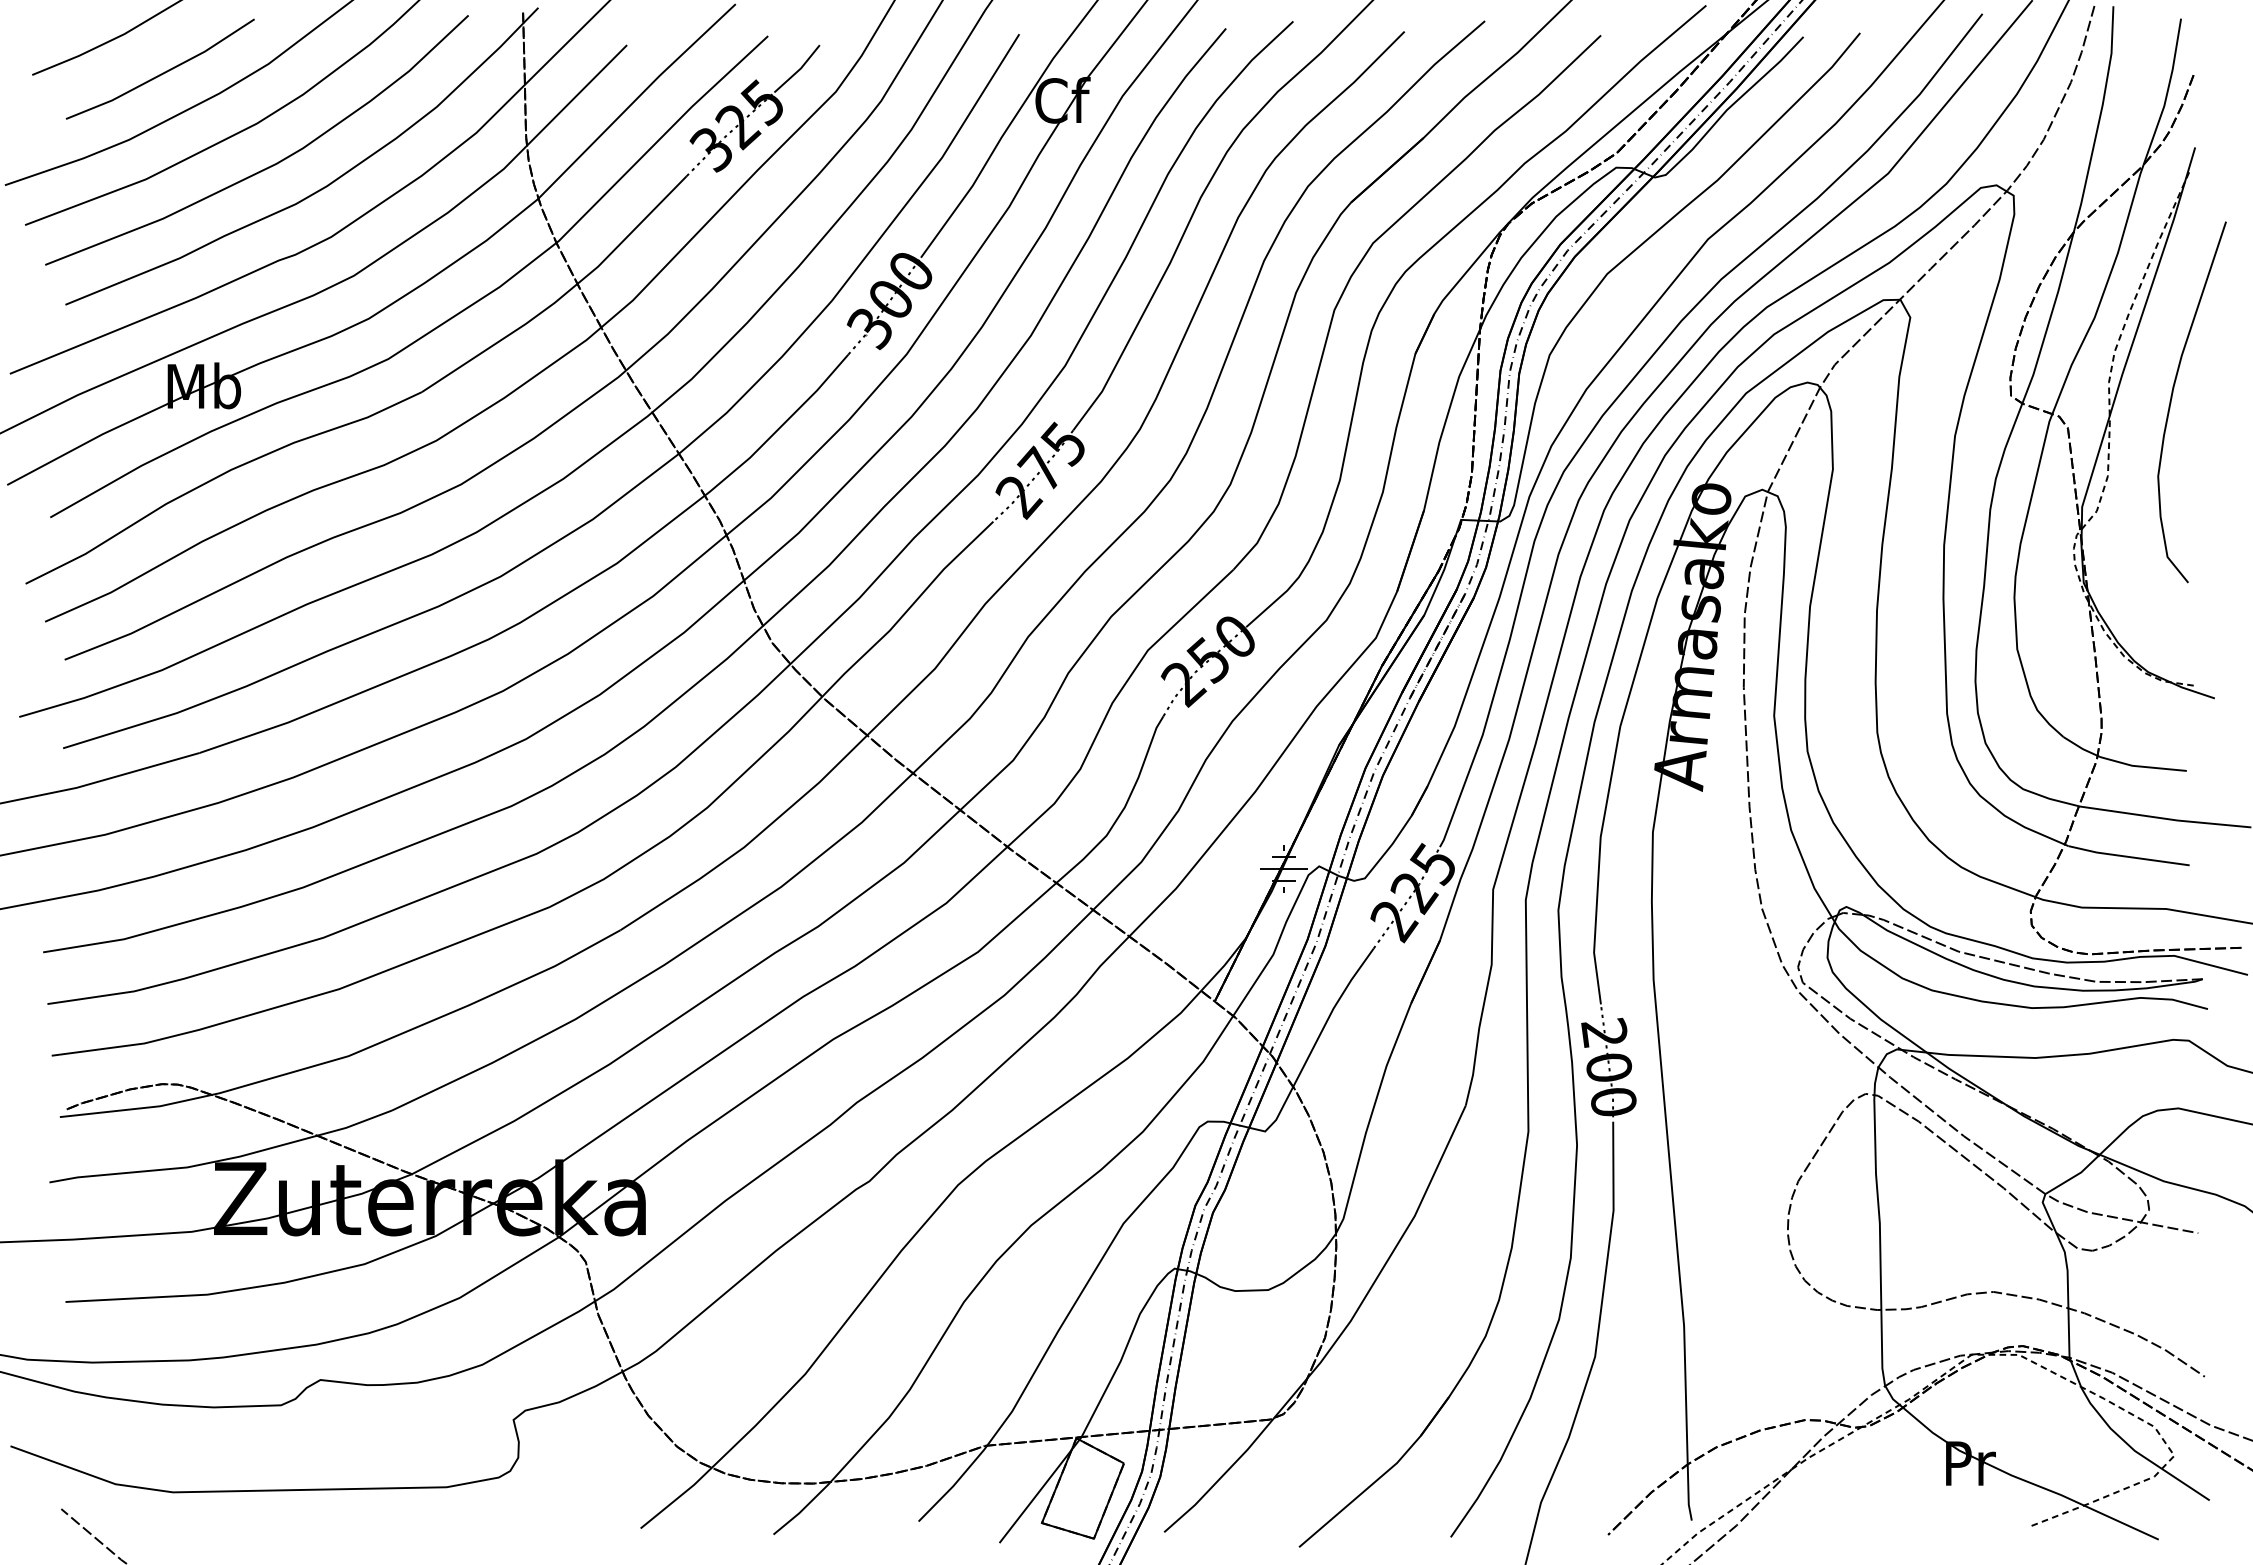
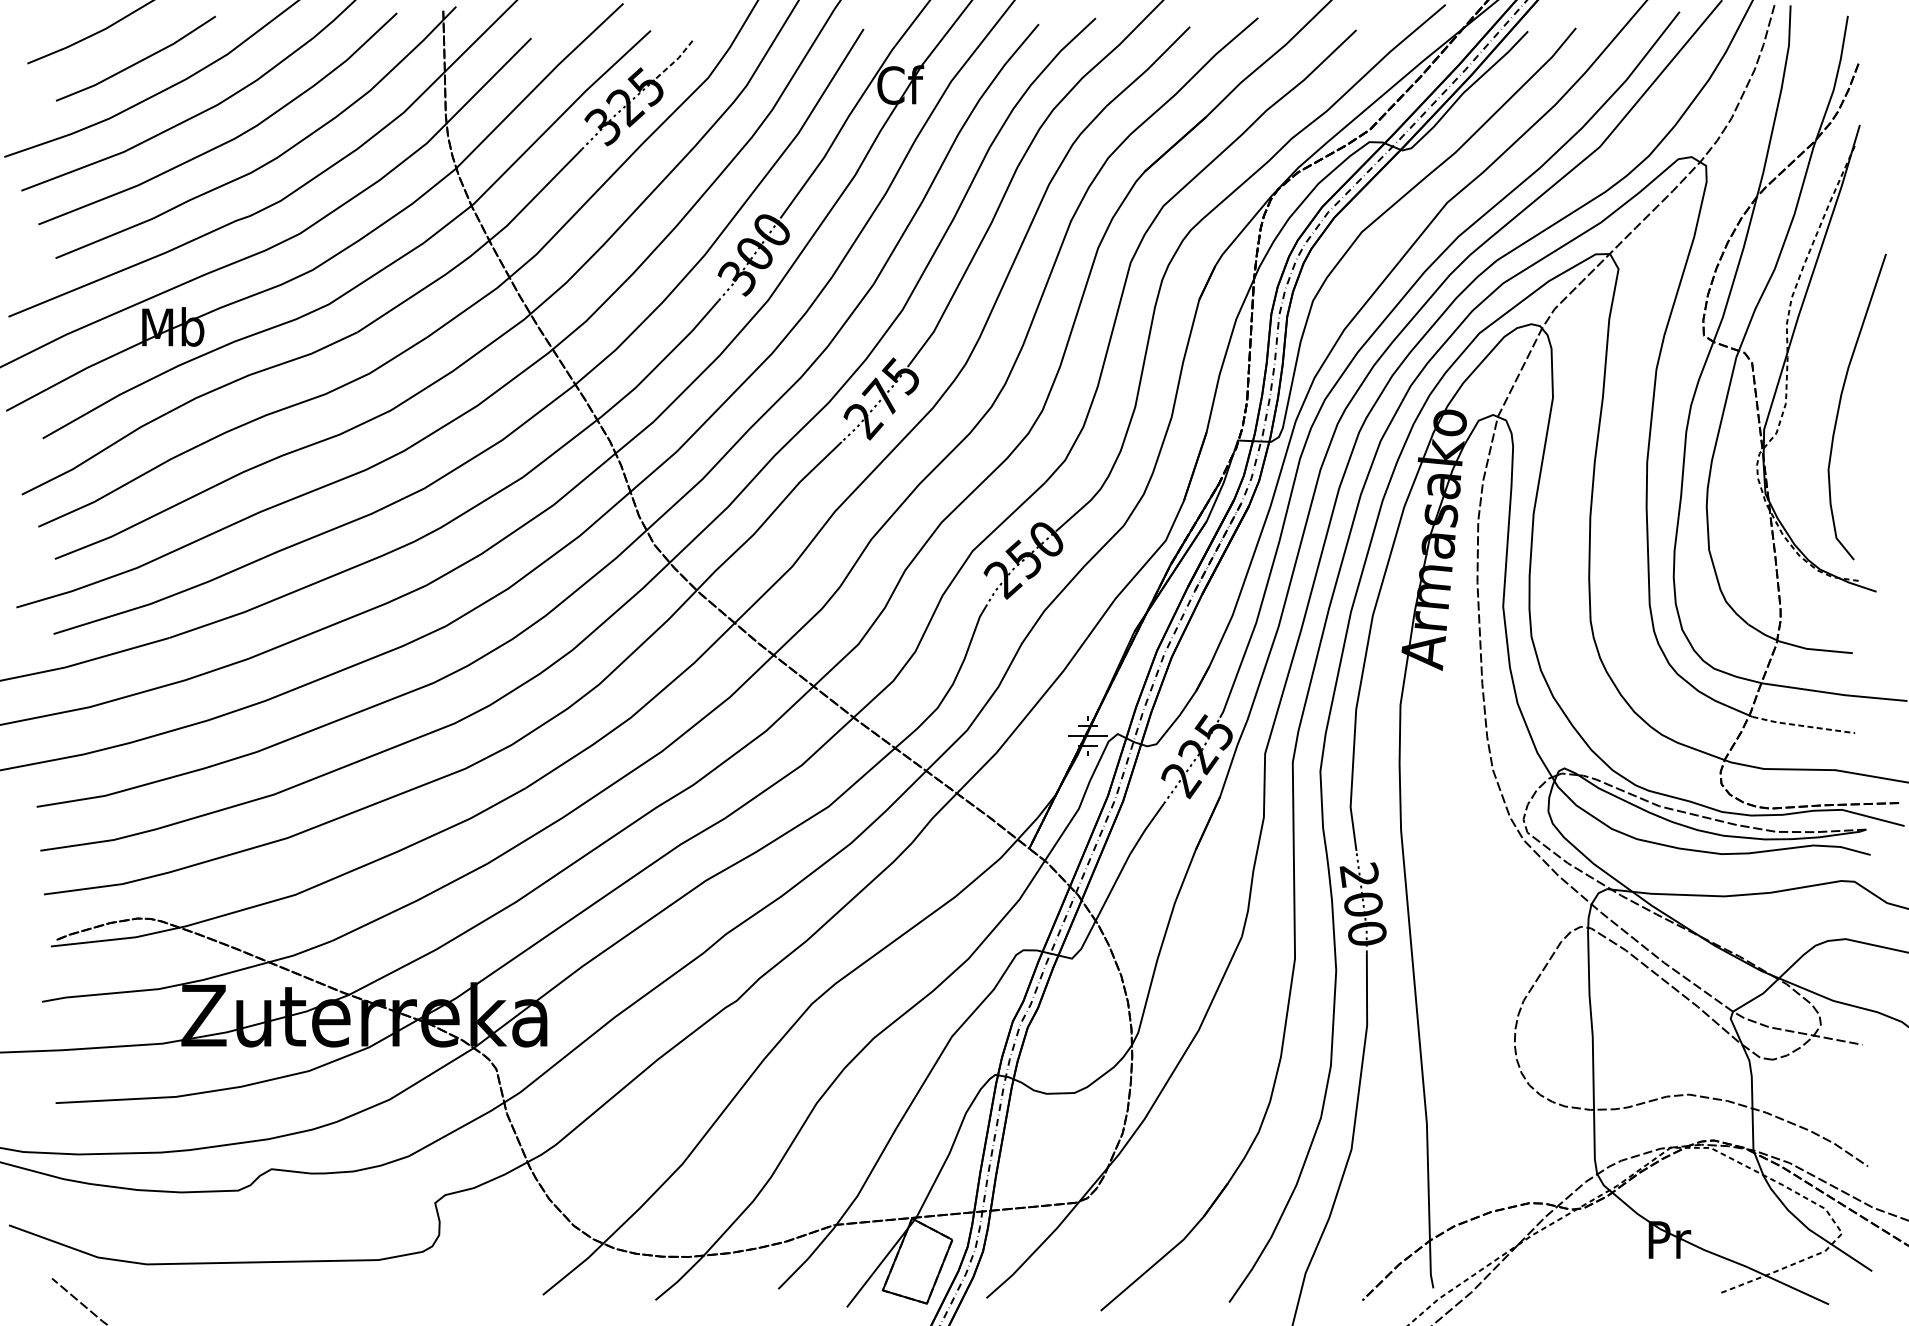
line: (799, 69) -> (677, 58), solid -> dashed
curve: (2172, 398) -> (1840, 403), moved
line: (2128, 856) -> (1803, 725), solid -> dashed

